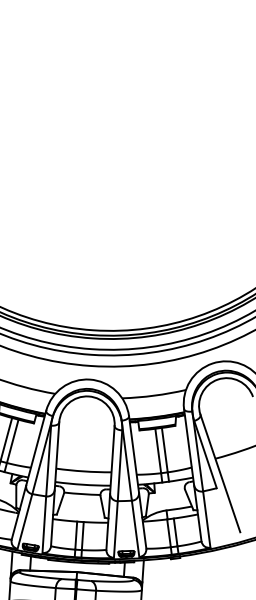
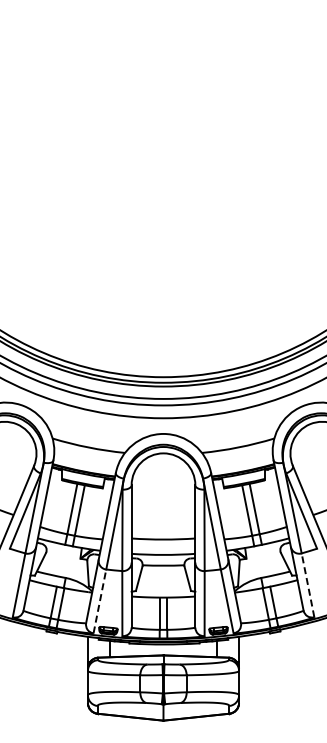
line: (207, 519) -> (308, 585), solid -> dashed
line: (24, 521) -> (99, 601), solid -> dashed

